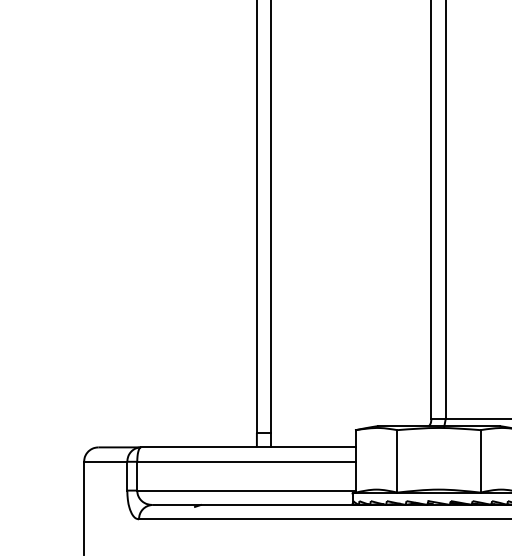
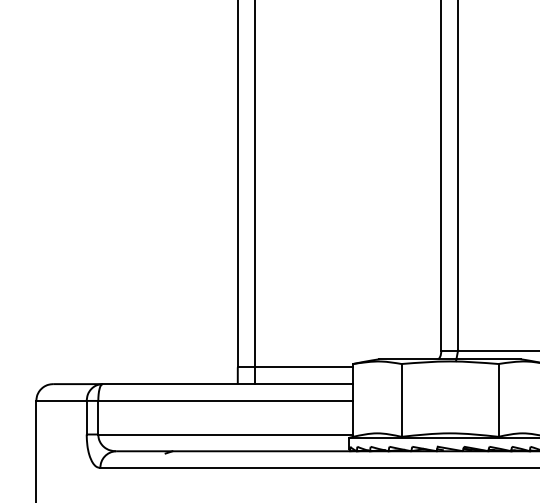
line: (313, 433) -> (303, 367), added

